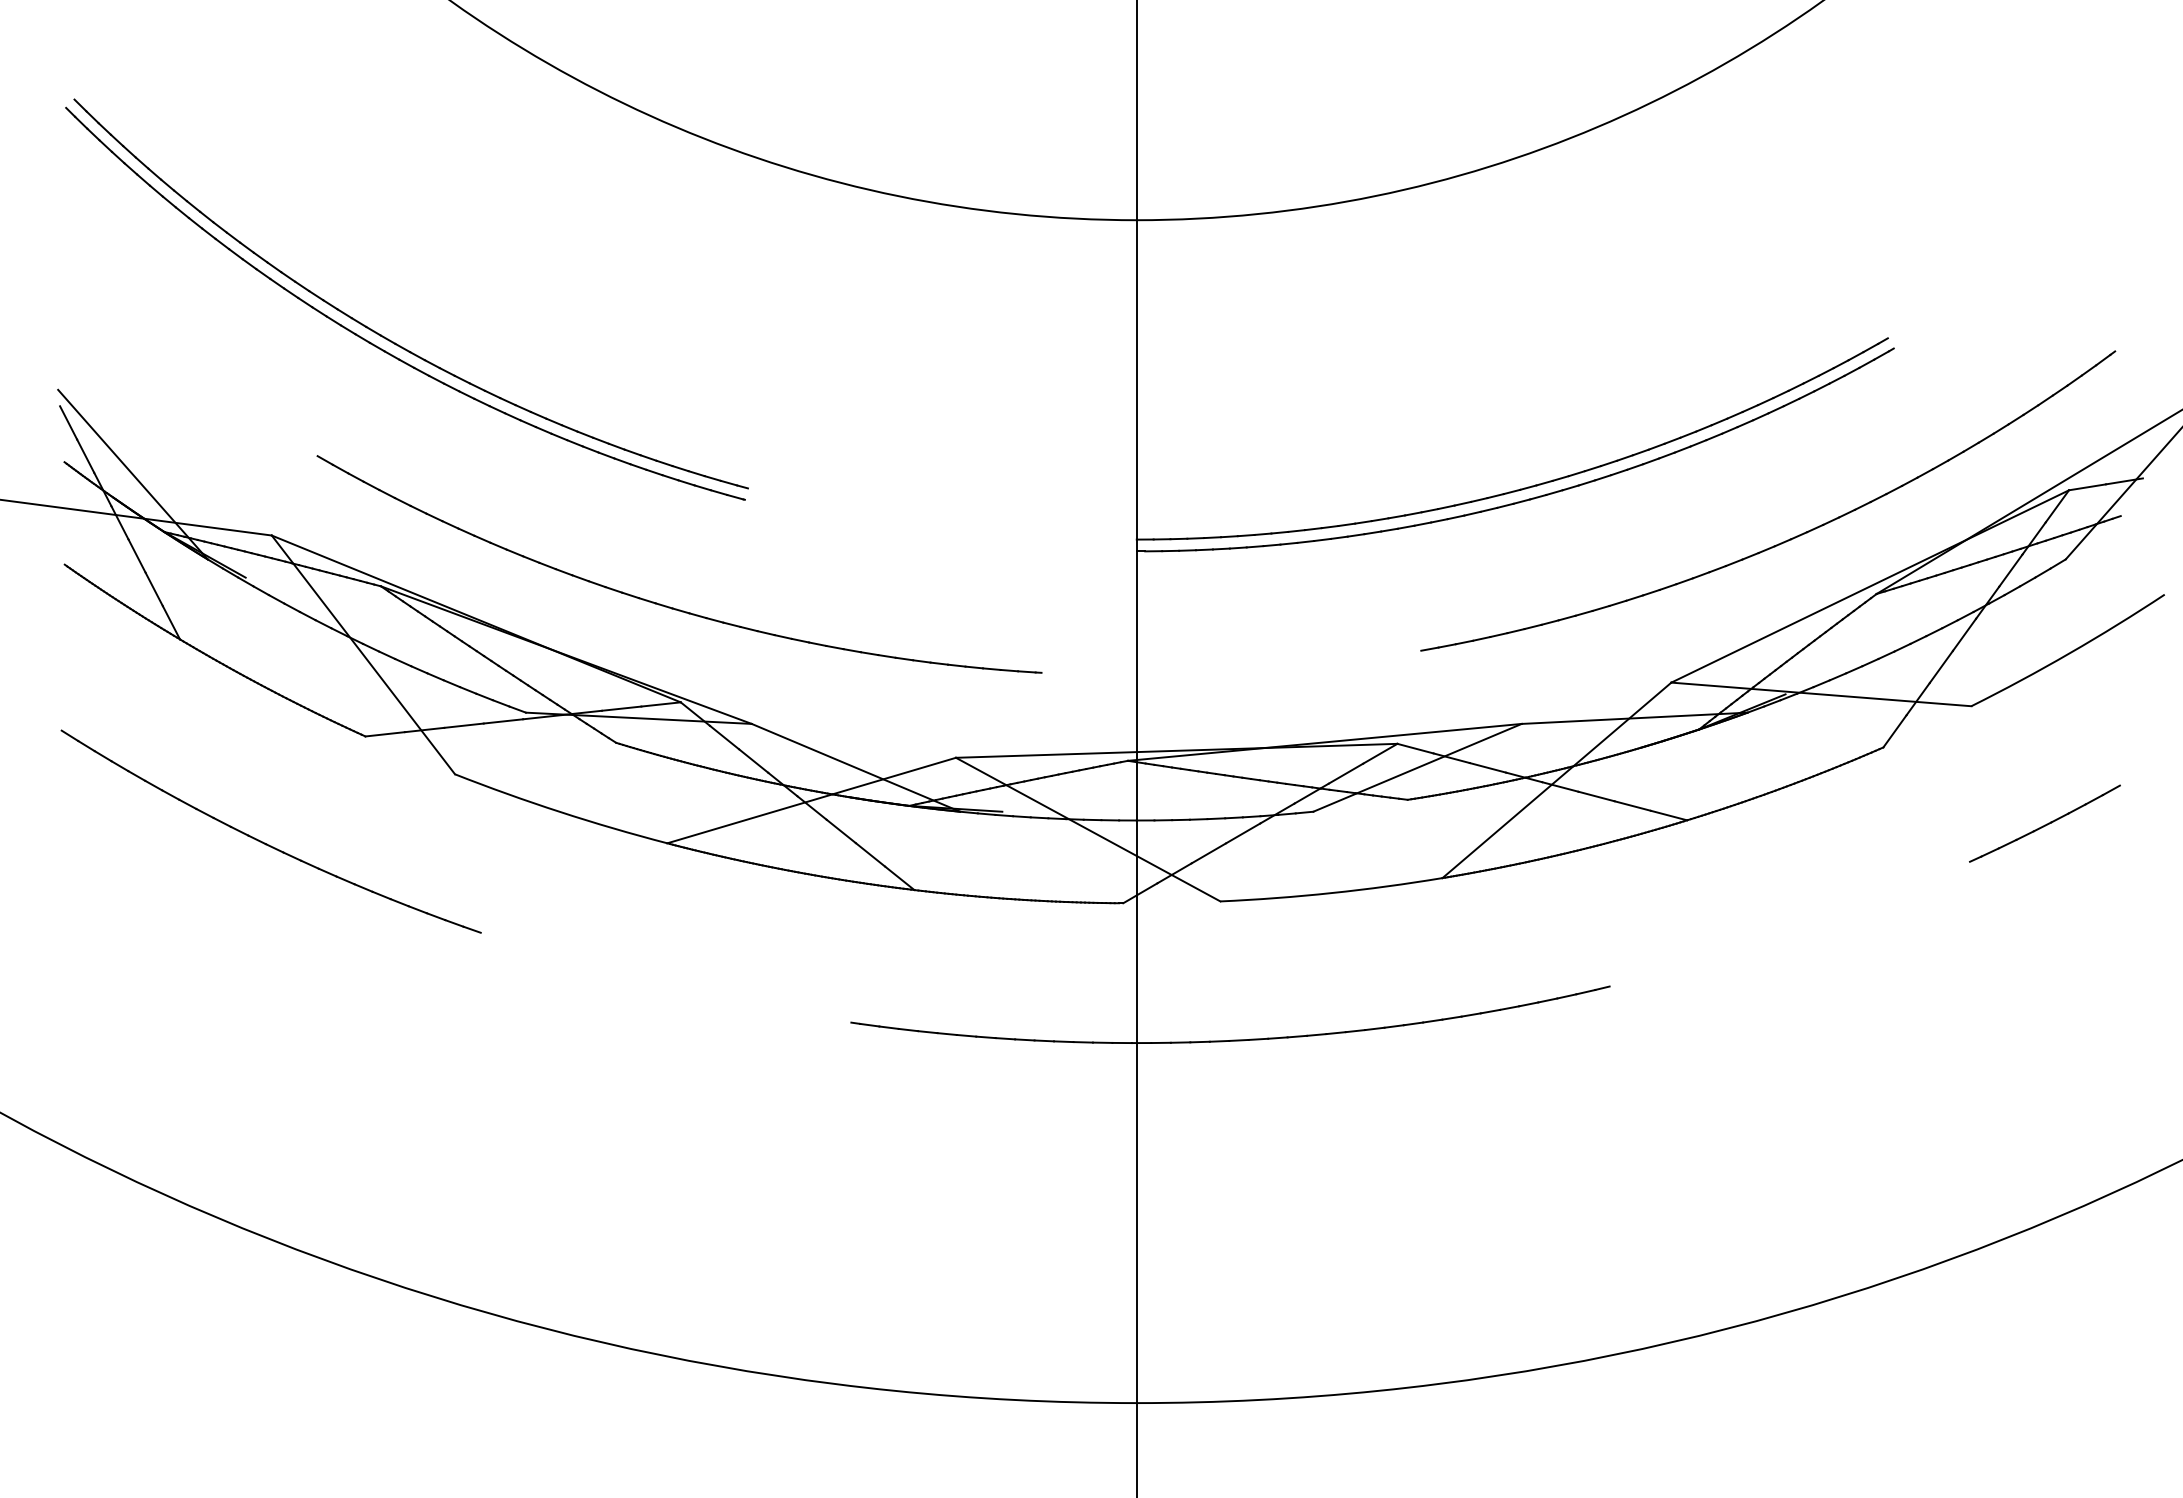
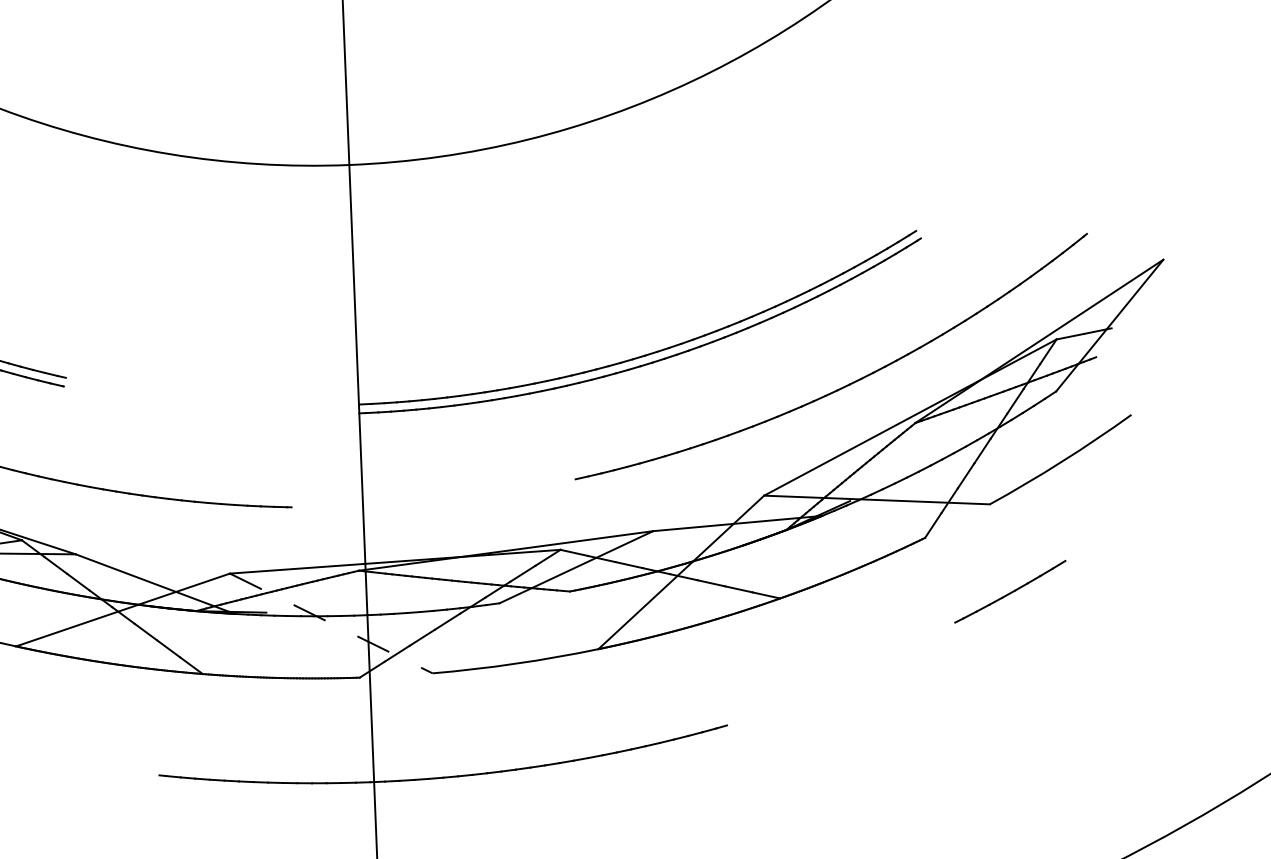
part: (2044, 823) -> (1009, 591), moved
line: (1088, 829) -> (331, 623), solid -> dashed

